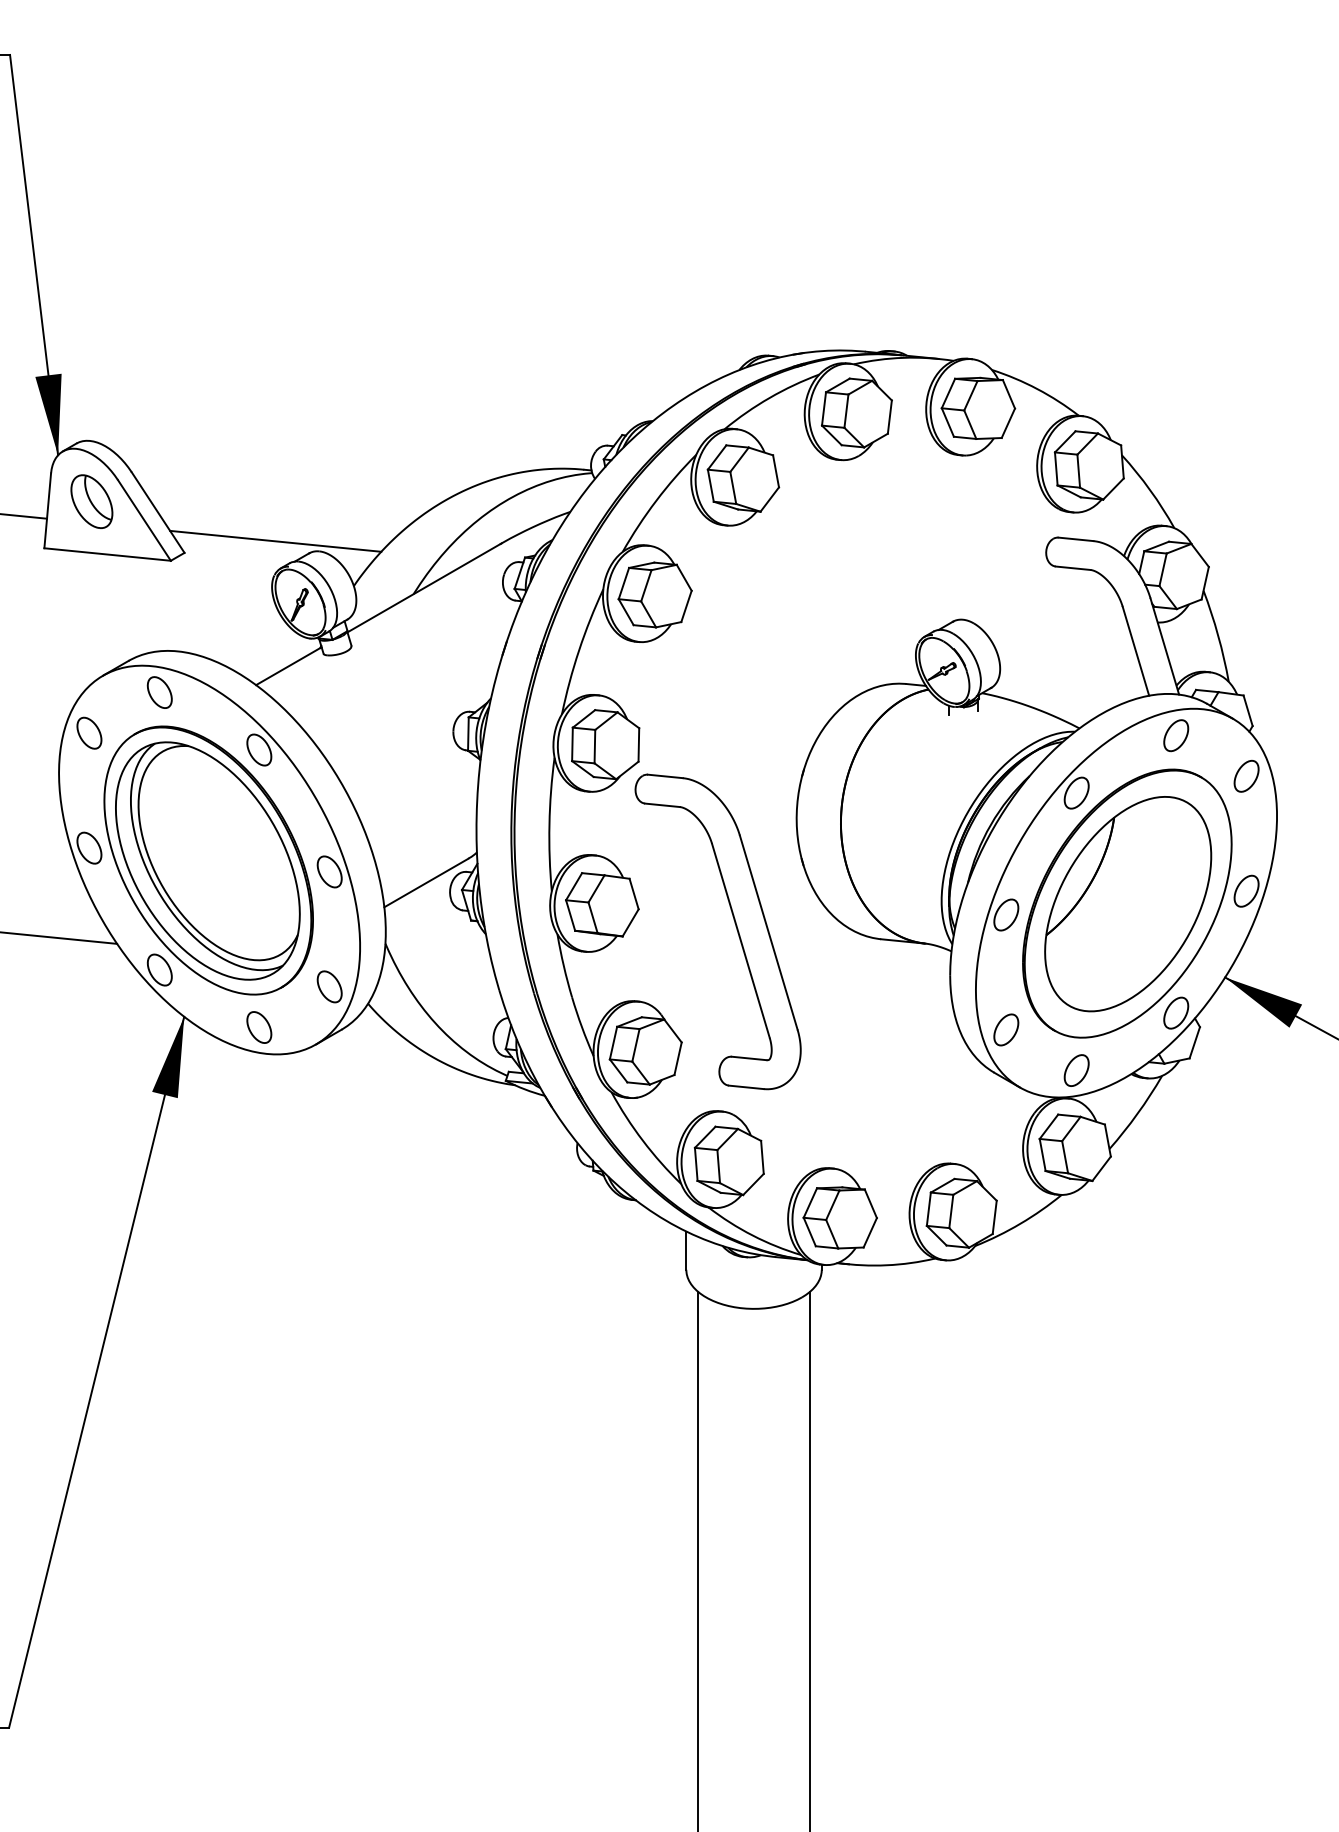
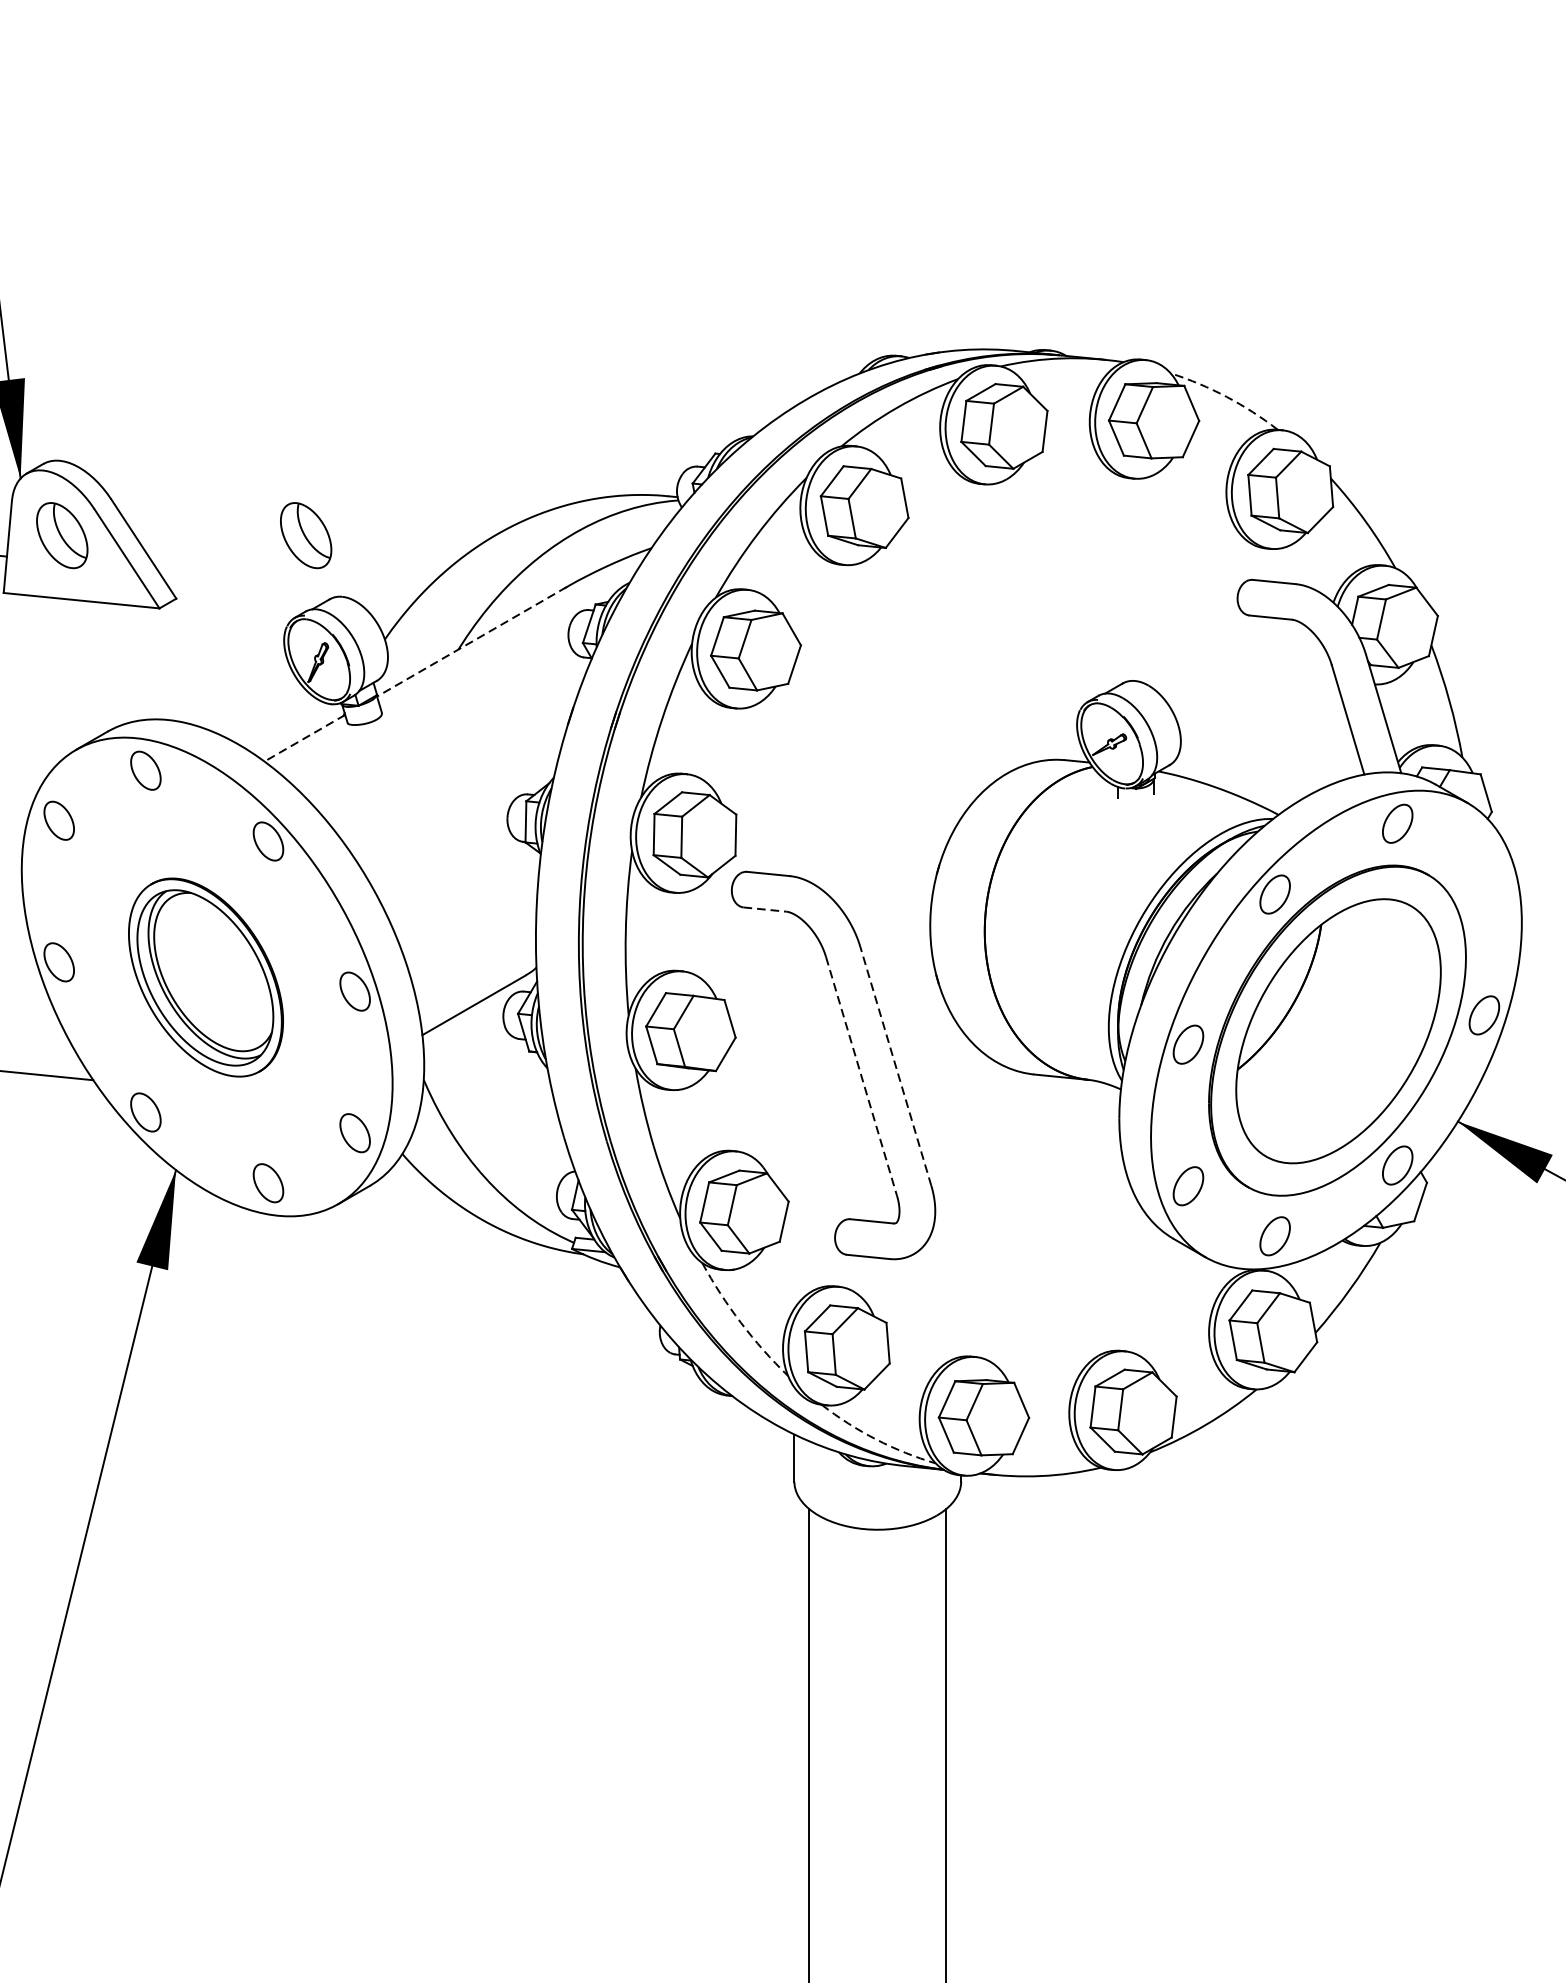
arc: (1037, 389) -> (1226, 397), solid -> dashed
part: (289, 501) -> (305, 535), added
line: (275, 540) -> (288, 583), removed
line: (424, 587) -> (471, 641), solid -> dashed
line: (288, 666) -> (304, 738), solid -> dashed
part: (1246, 775) -> (1484, 872), removed
line: (662, 805) -> (765, 909), solid -> dashed
part: (208, 860) -> (205, 977), size x0.6
line: (768, 932) -> (895, 1066), solid -> dashed
line: (741, 941) -> (862, 1077), solid -> dashed
arc: (642, 1140) -> (740, 1322), solid -> dashed
arc: (752, 1235) -> (875, 1439), solid -> dashed

